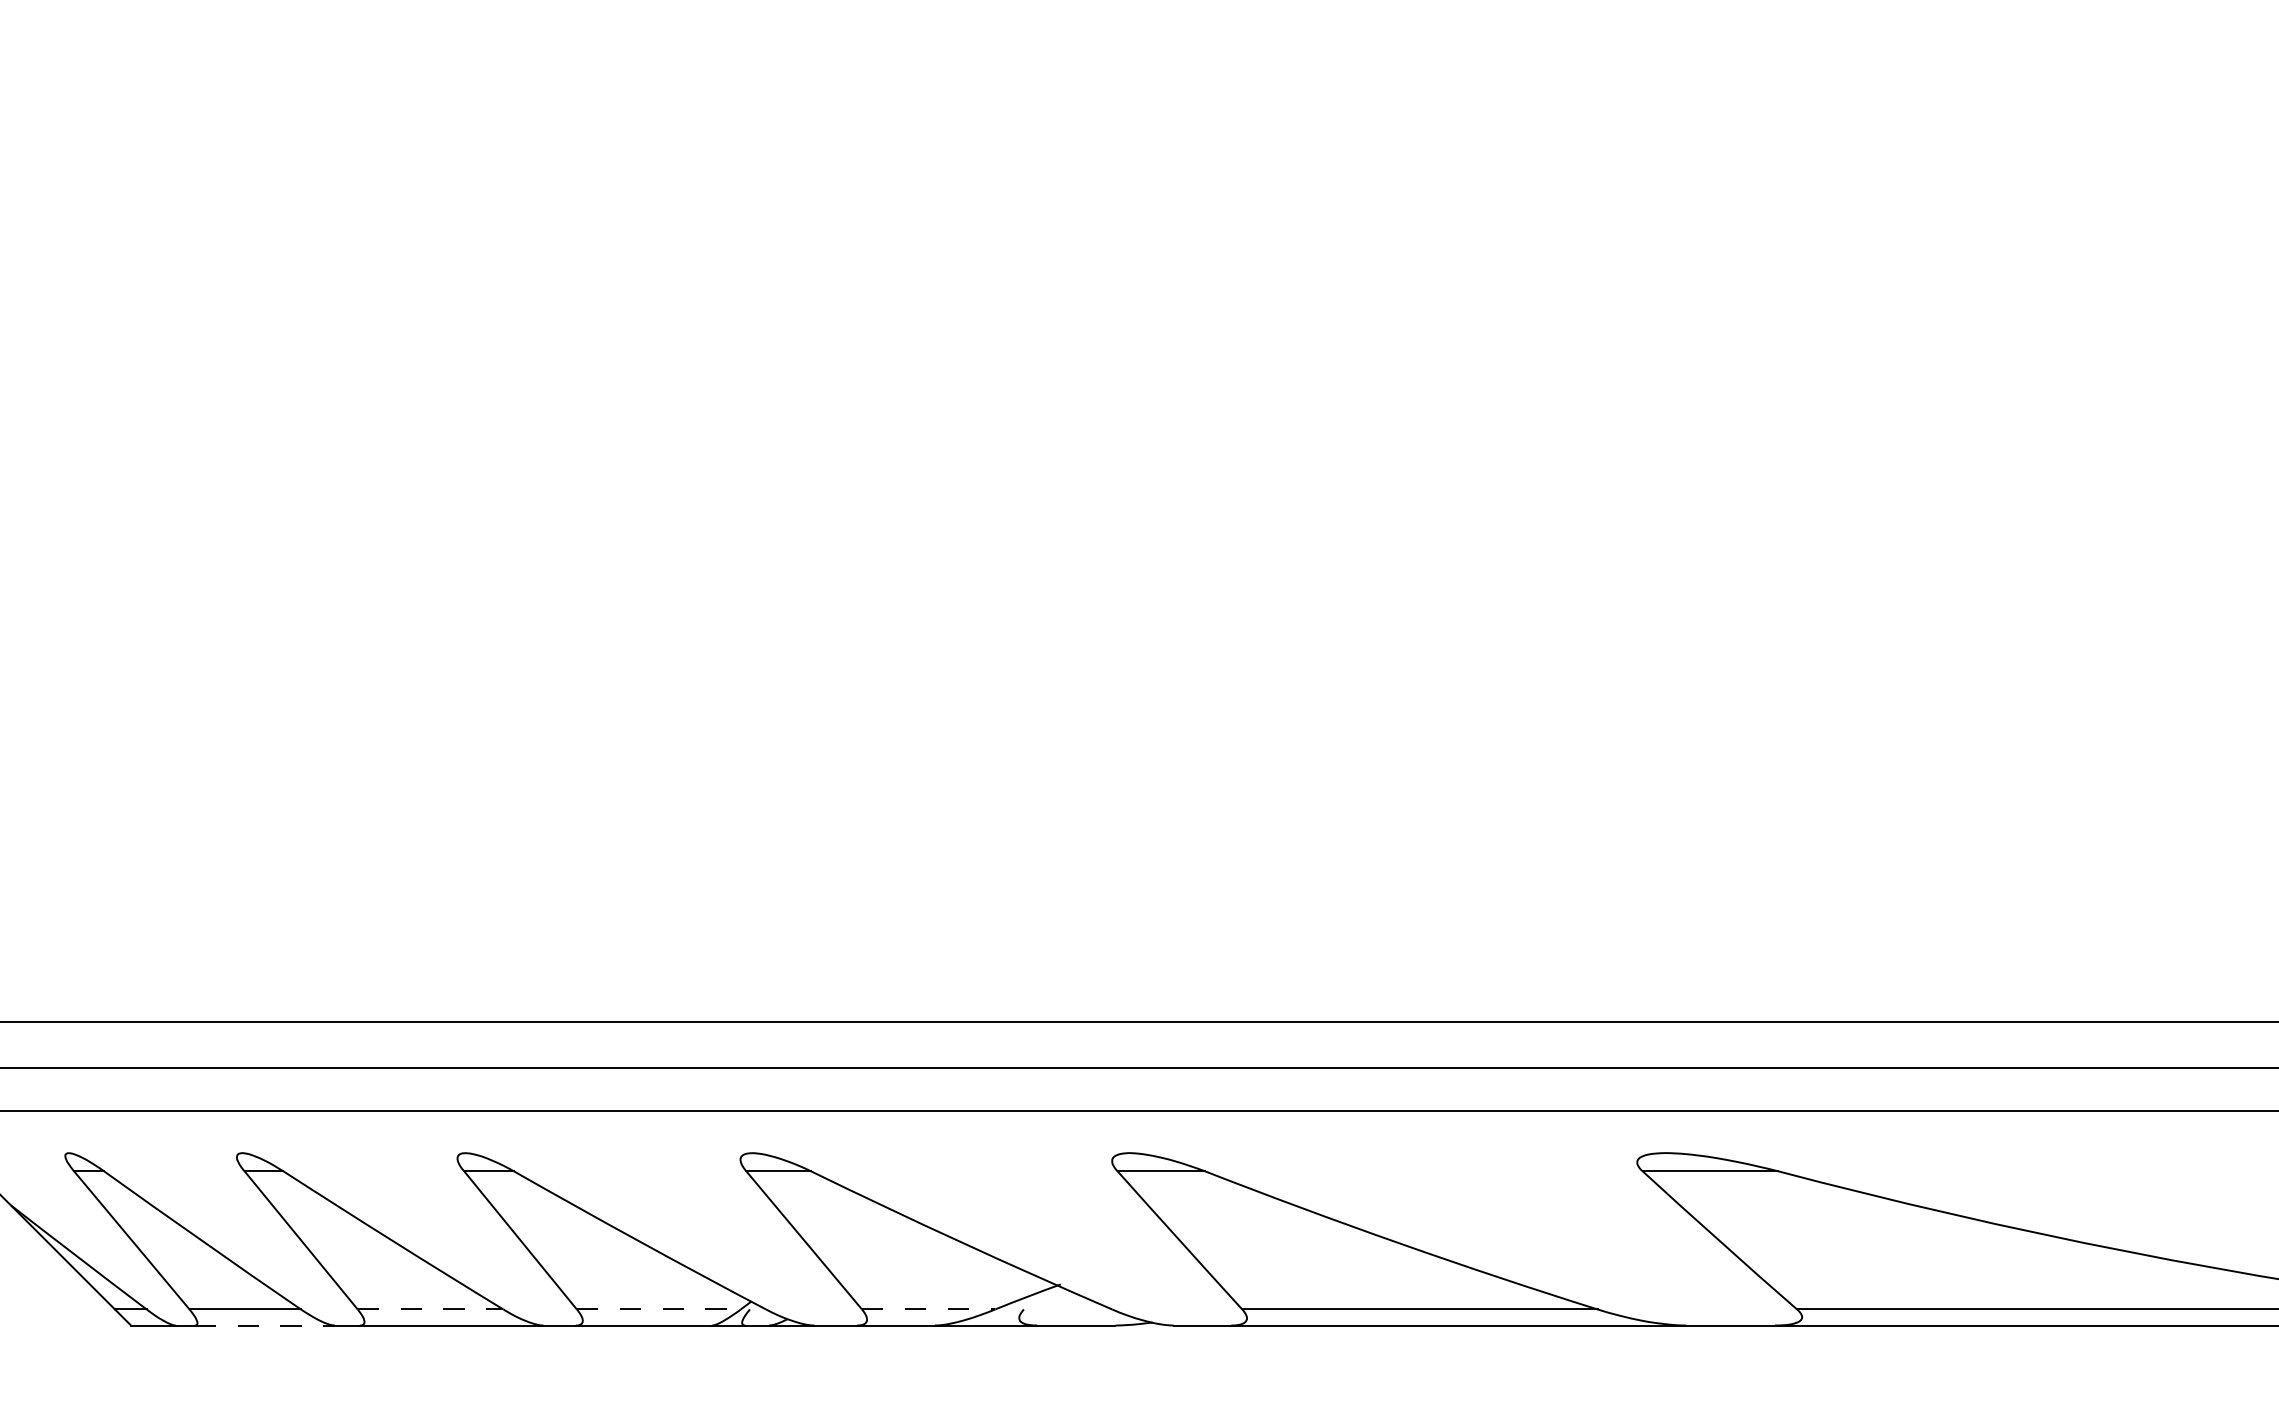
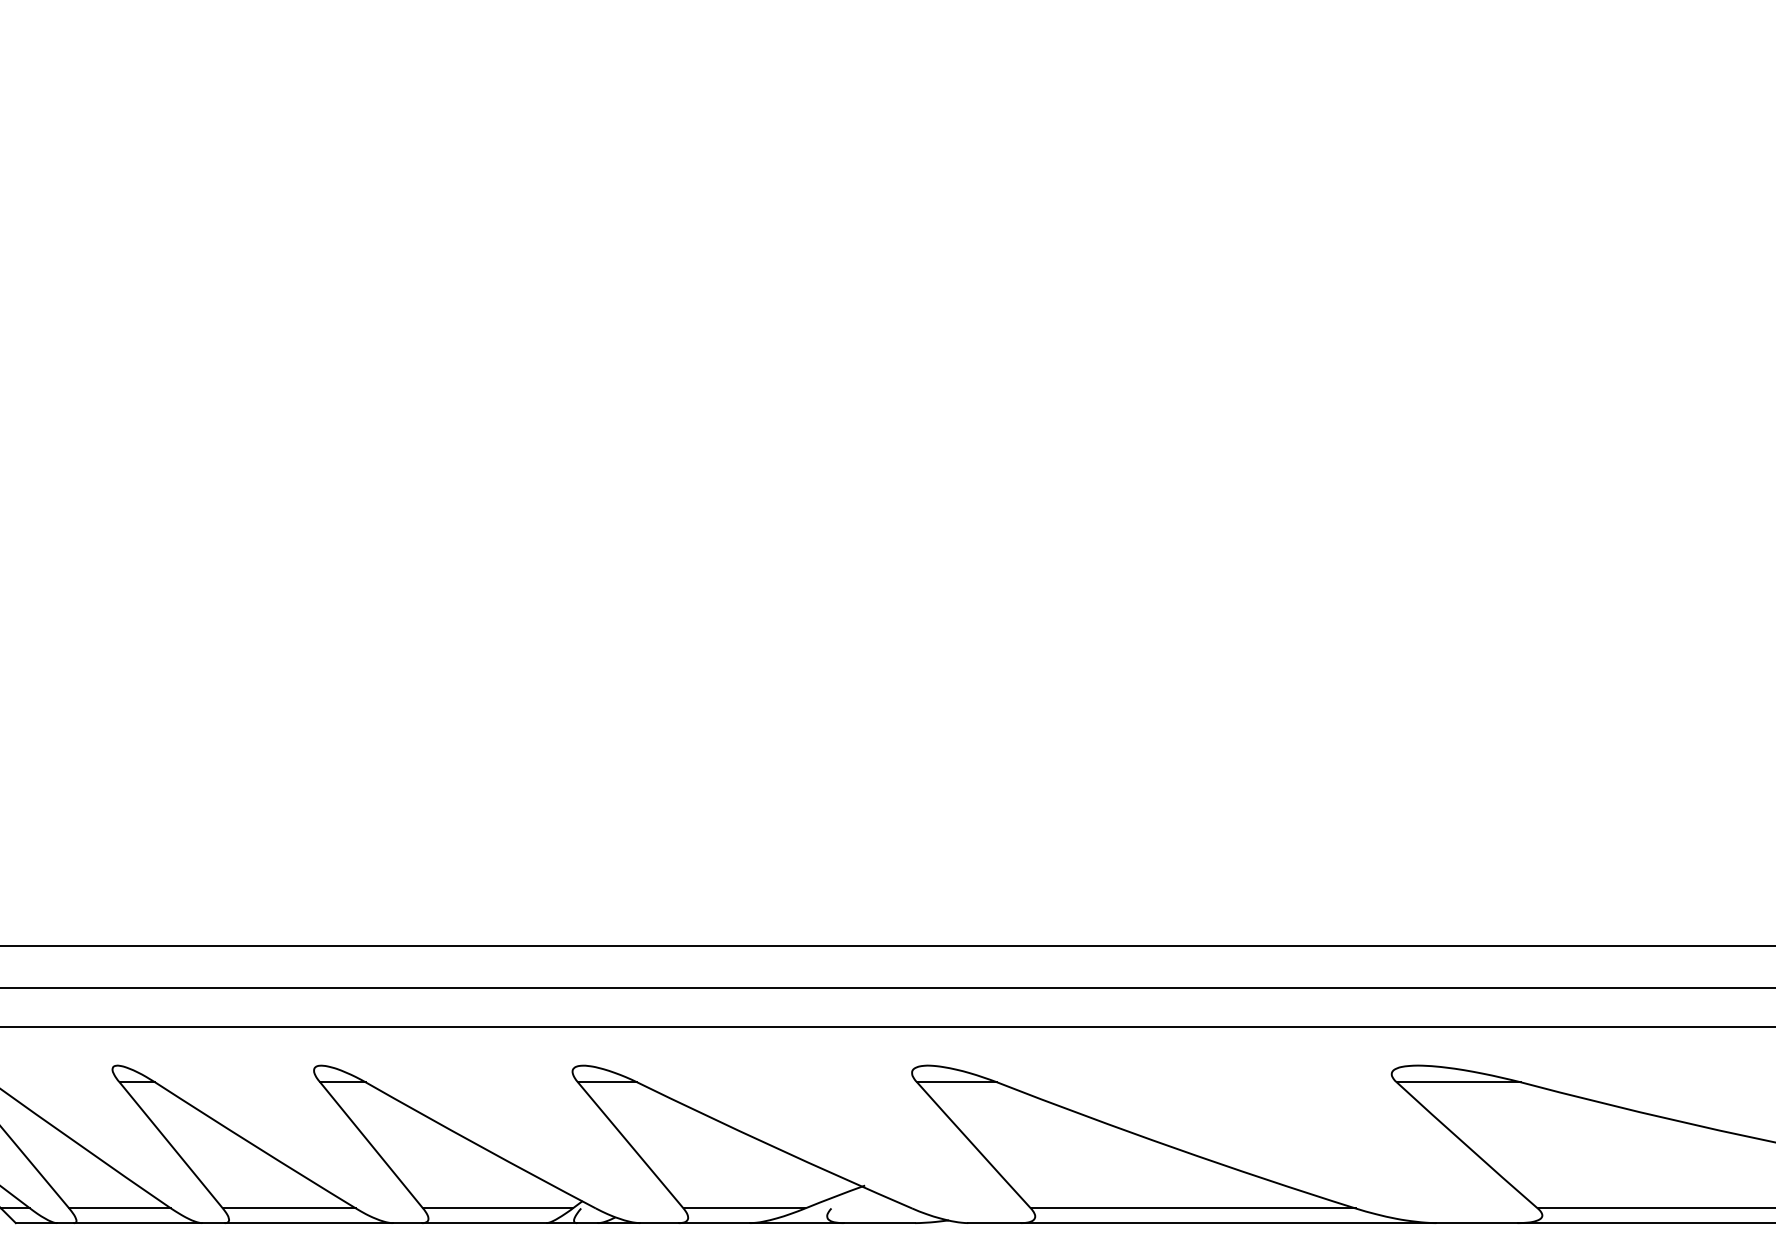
line: (430, 1309) -> (289, 1208), dashed -> solid
line: (658, 1309) -> (497, 1208), dashed -> solid
line: (928, 1309) -> (744, 1208), dashed -> solid
line: (265, 1325) -> (138, 1223), dashed -> solid

